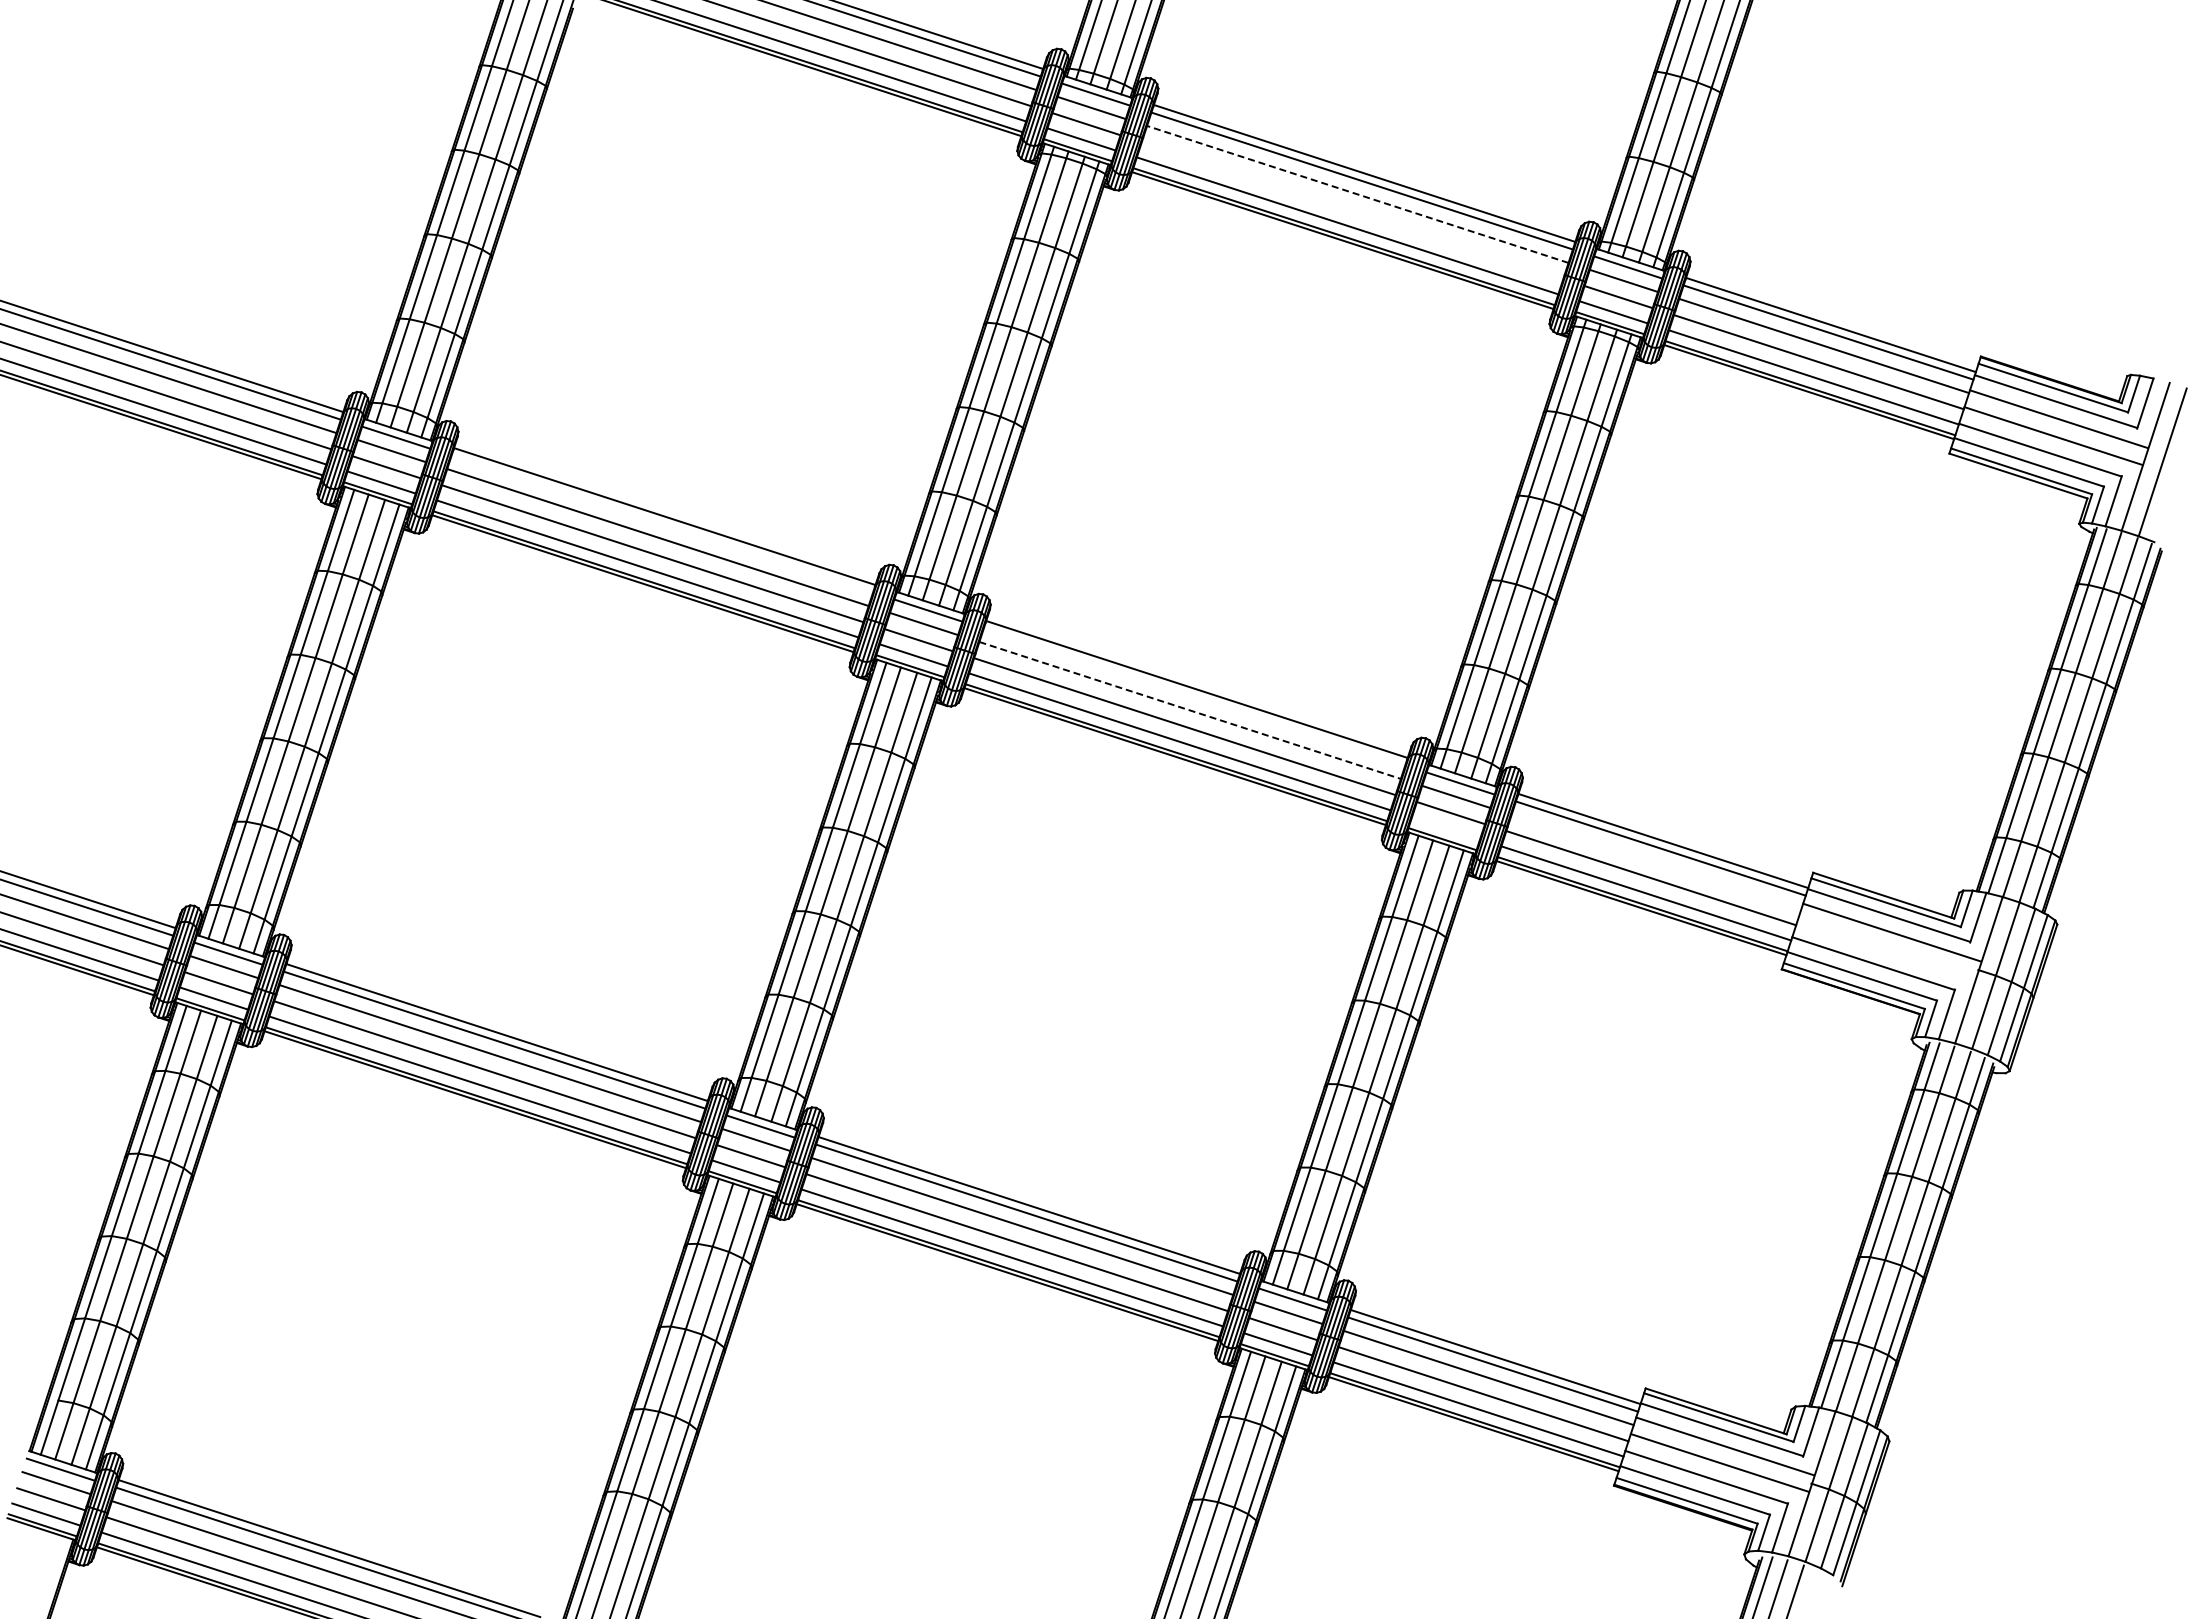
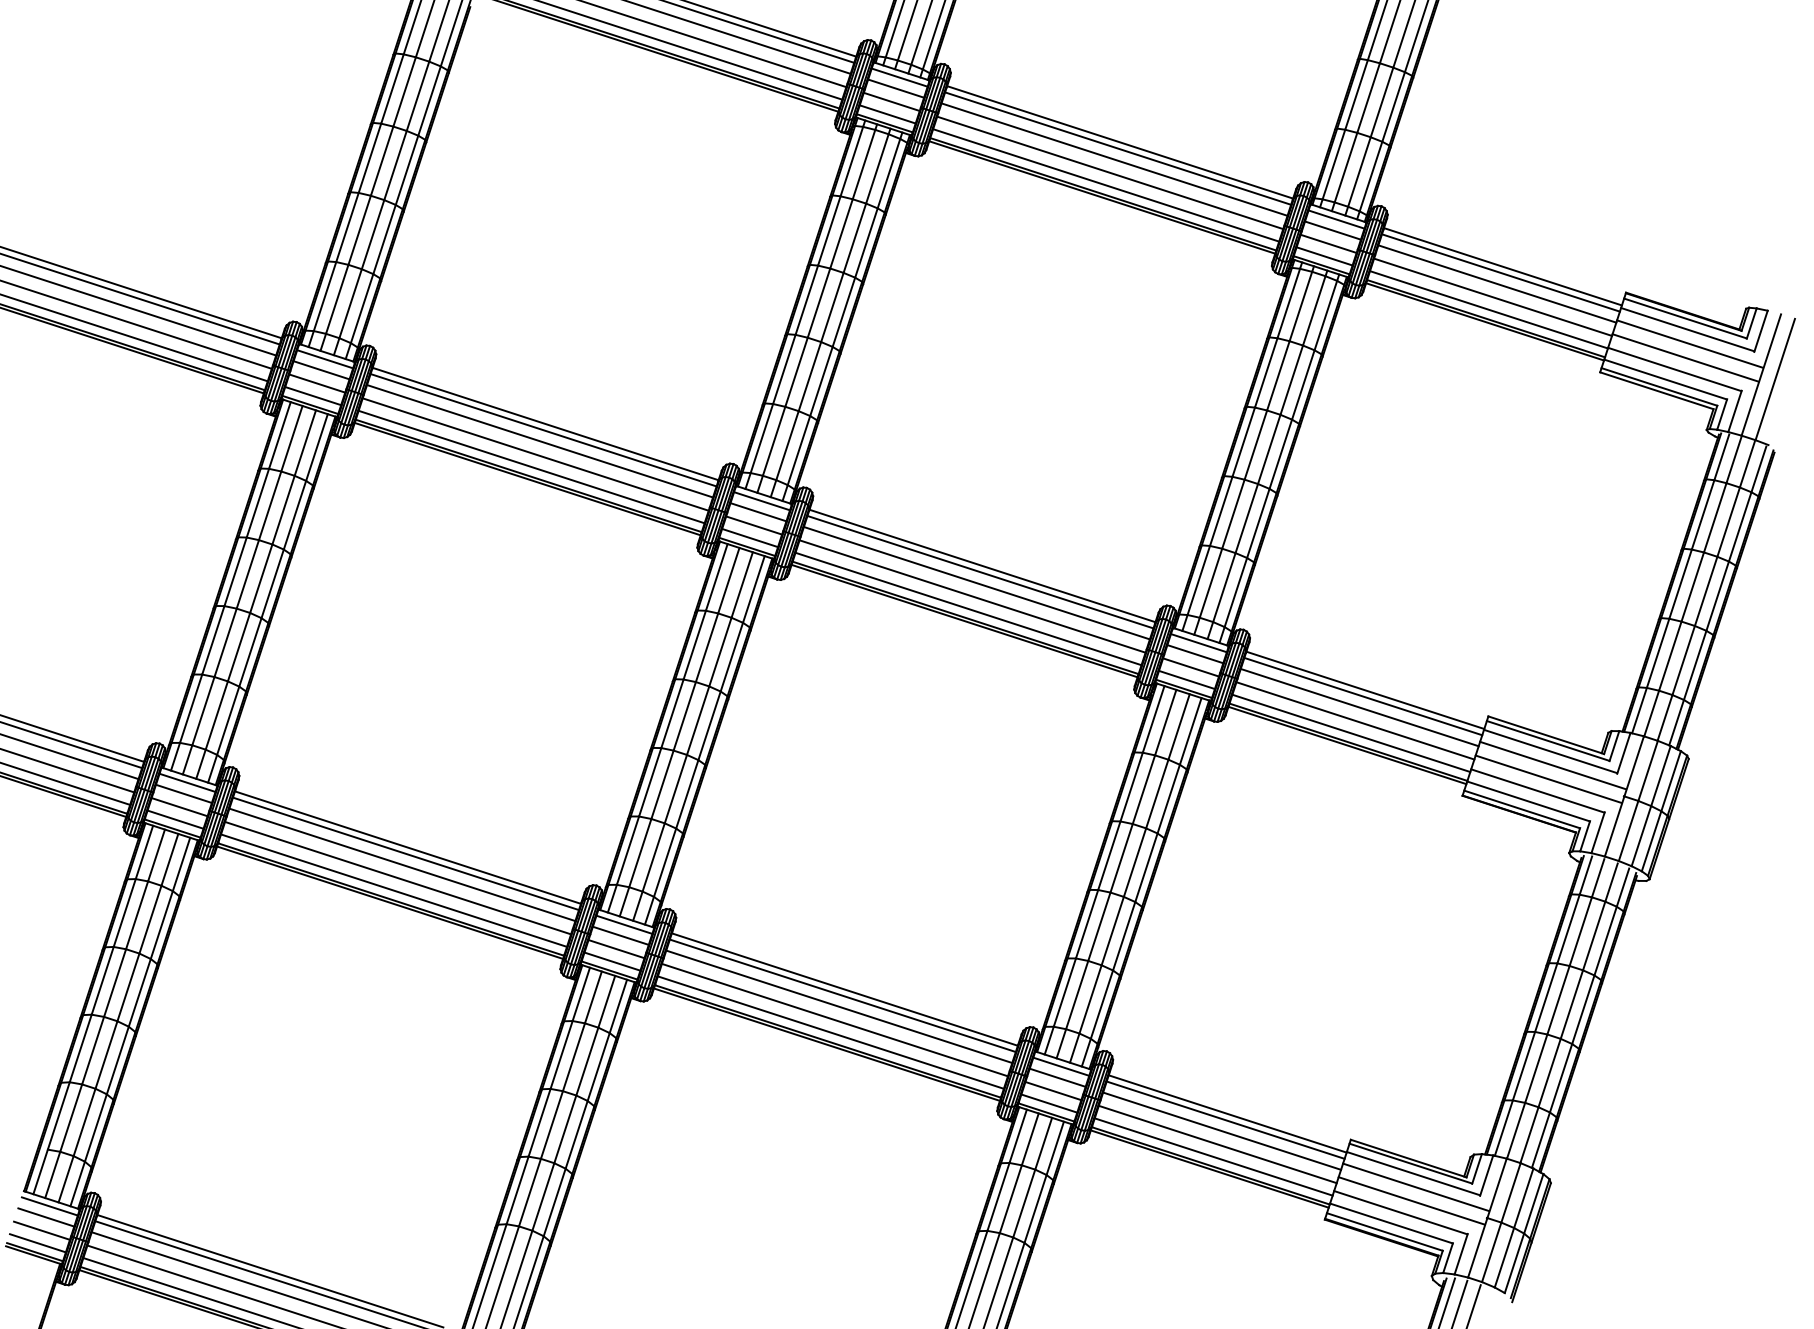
line: (1357, 194) -> (1114, 159), dashed -> solid
line: (1352, 210) -> (1110, 172), added
line: (662, 523) -> (543, 429), added
line: (1194, 696) -> (980, 571), added
line: (1190, 710) -> (977, 583), dashed -> solid
line: (1445, 828) -> (1186, 680), added
line: (1656, 861) -> (1359, 707), added
line: (1886, 949) -> (1548, 779), added

